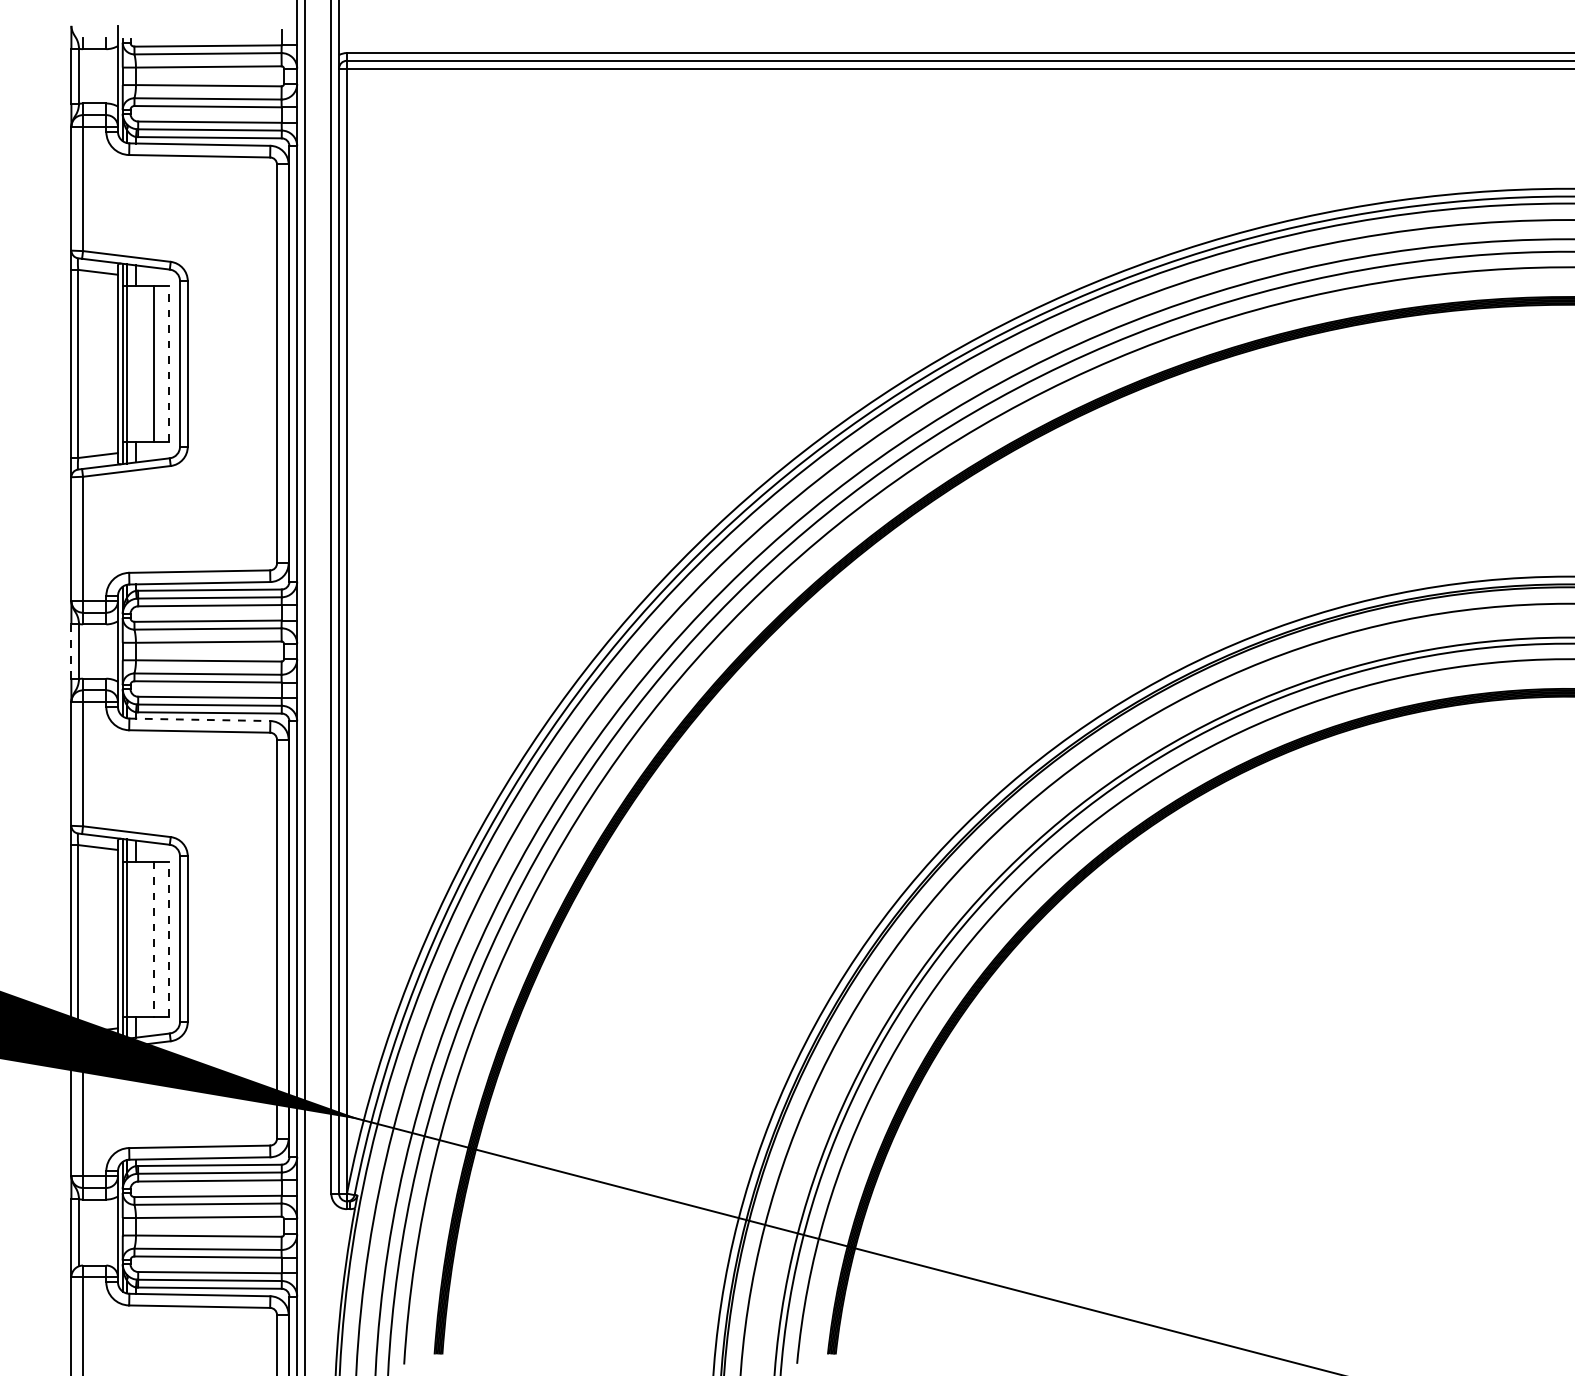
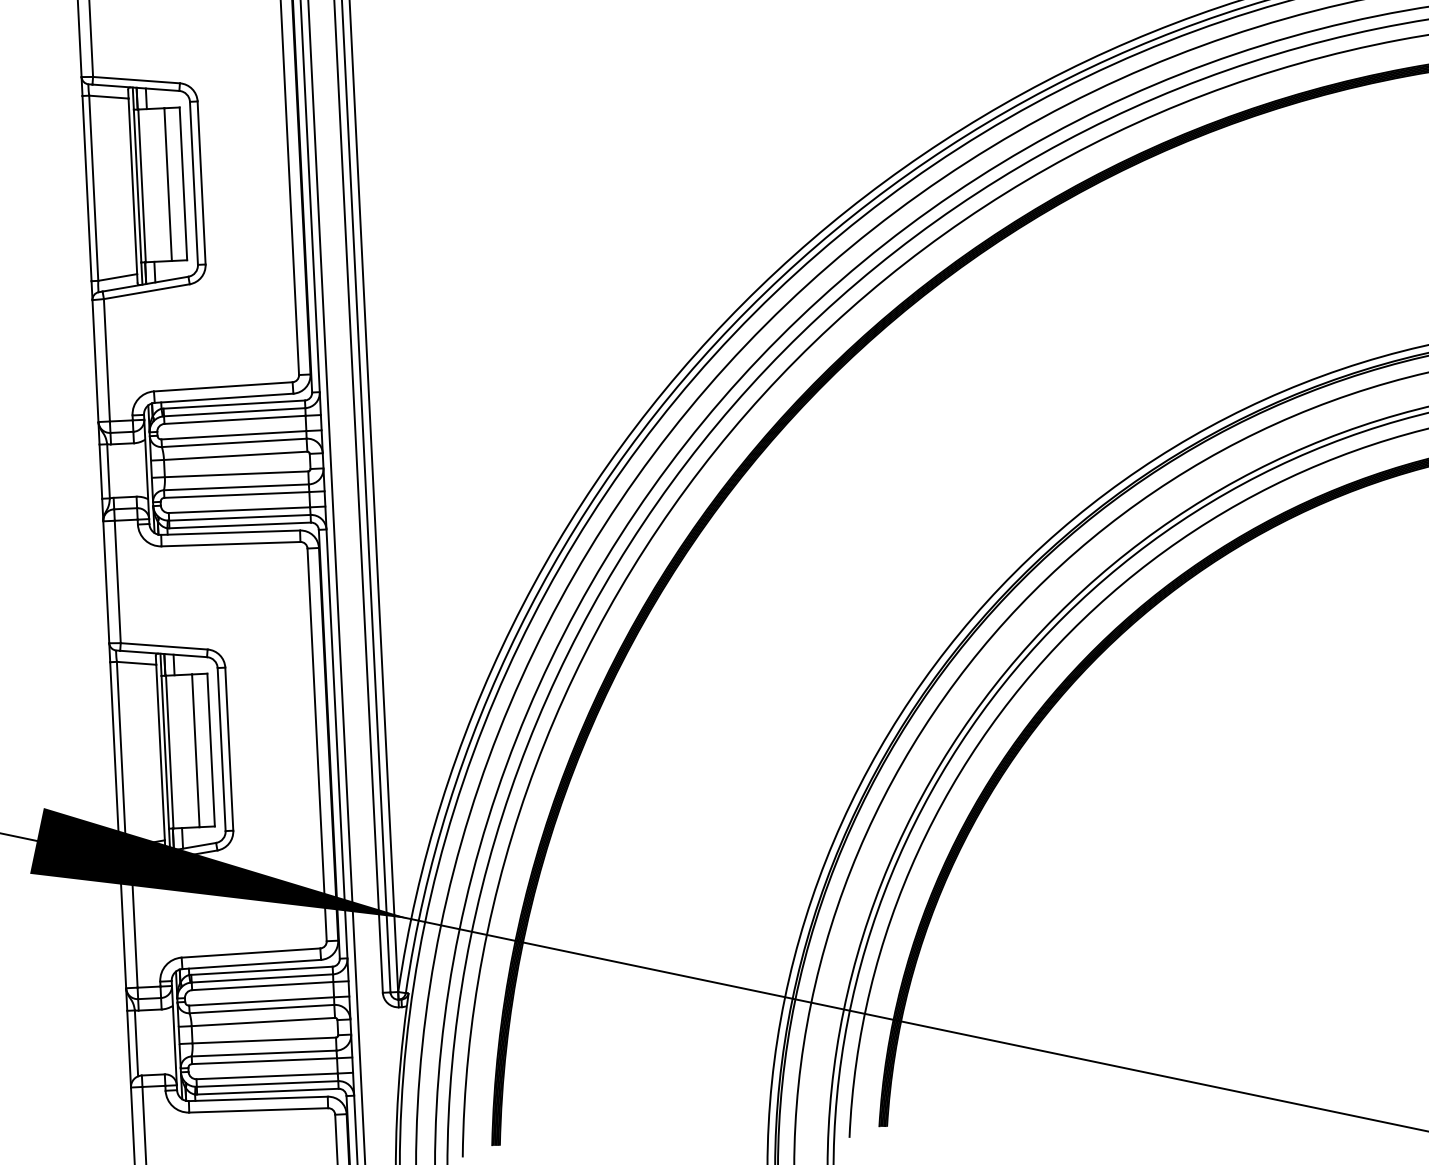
line: (169, 363) -> (183, 183), dashed -> solid
line: (71, 651) -> (100, 471), dashed -> solid
line: (200, 719) -> (231, 532), dashed -> solid
line: (153, 939) -> (195, 751), dashed -> solid
line: (169, 939) -> (211, 750), dashed -> solid

